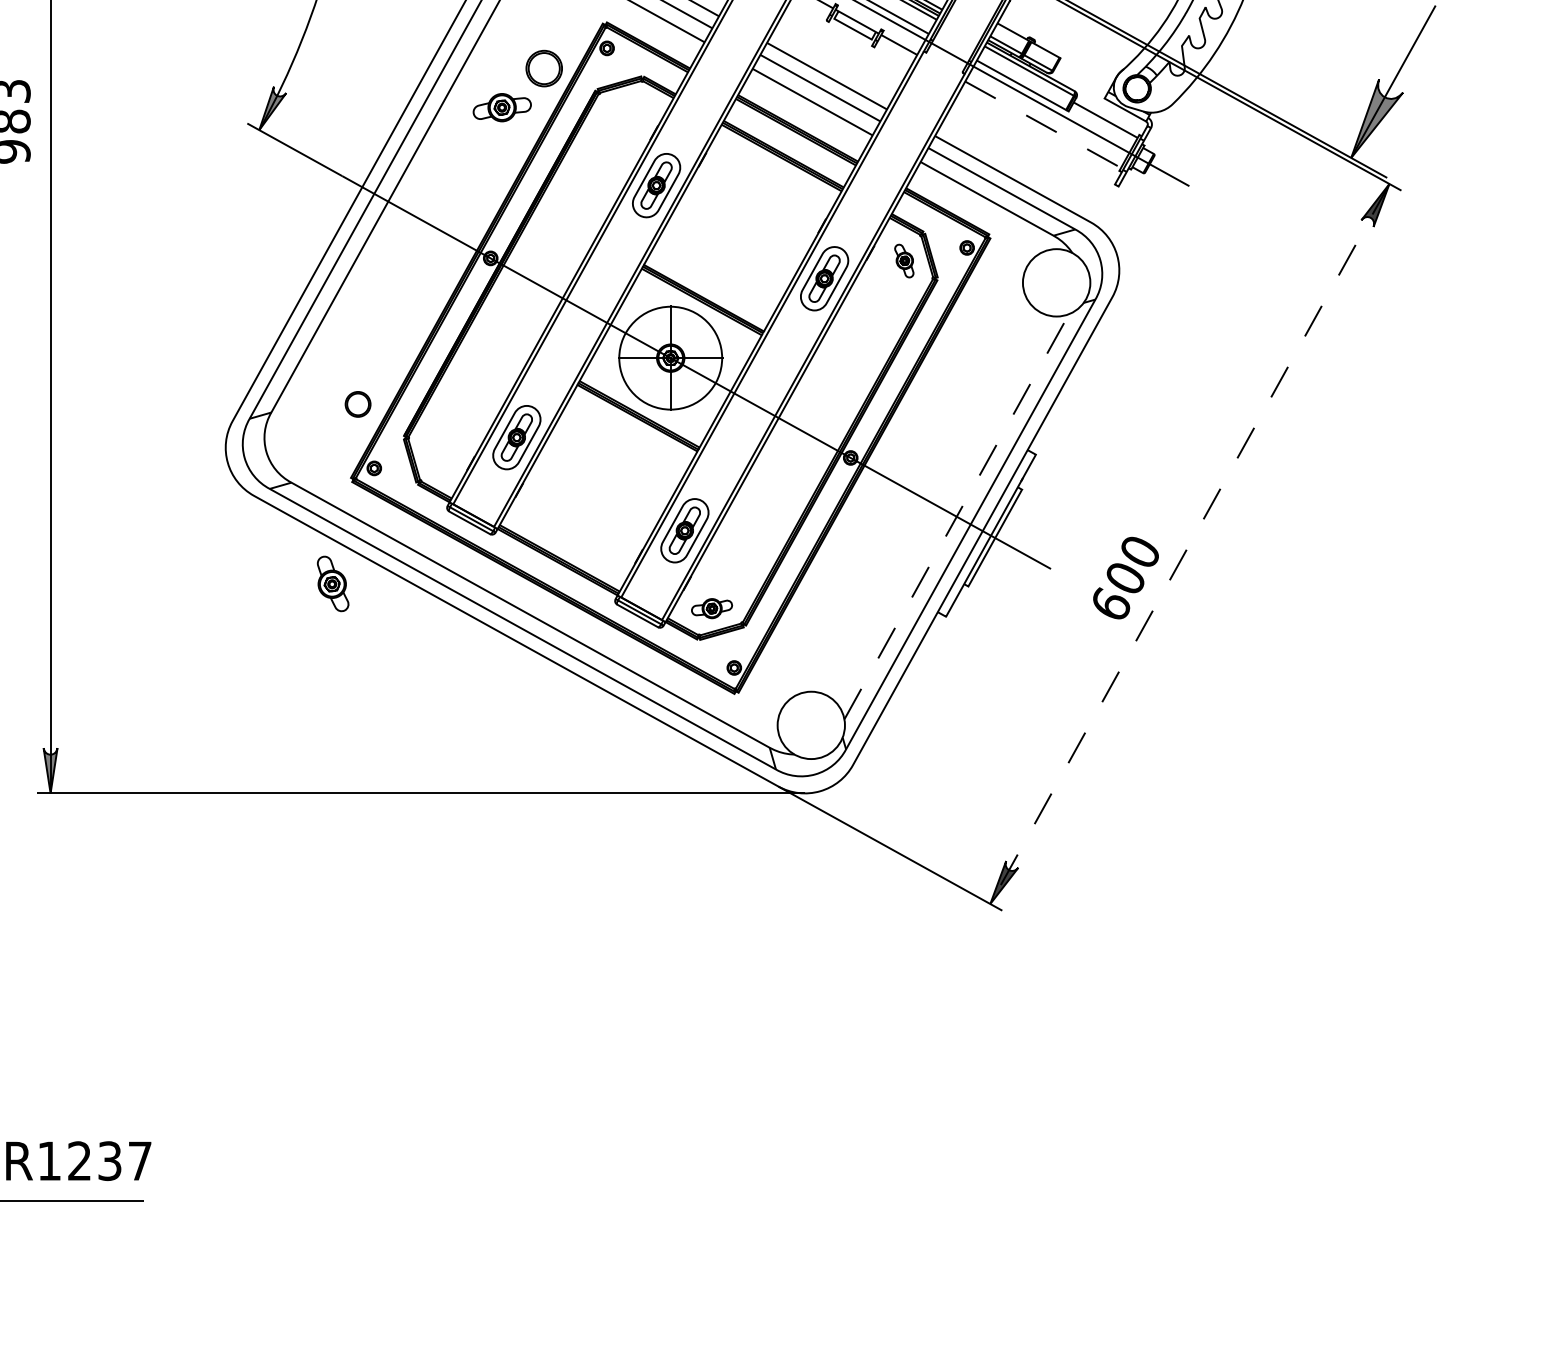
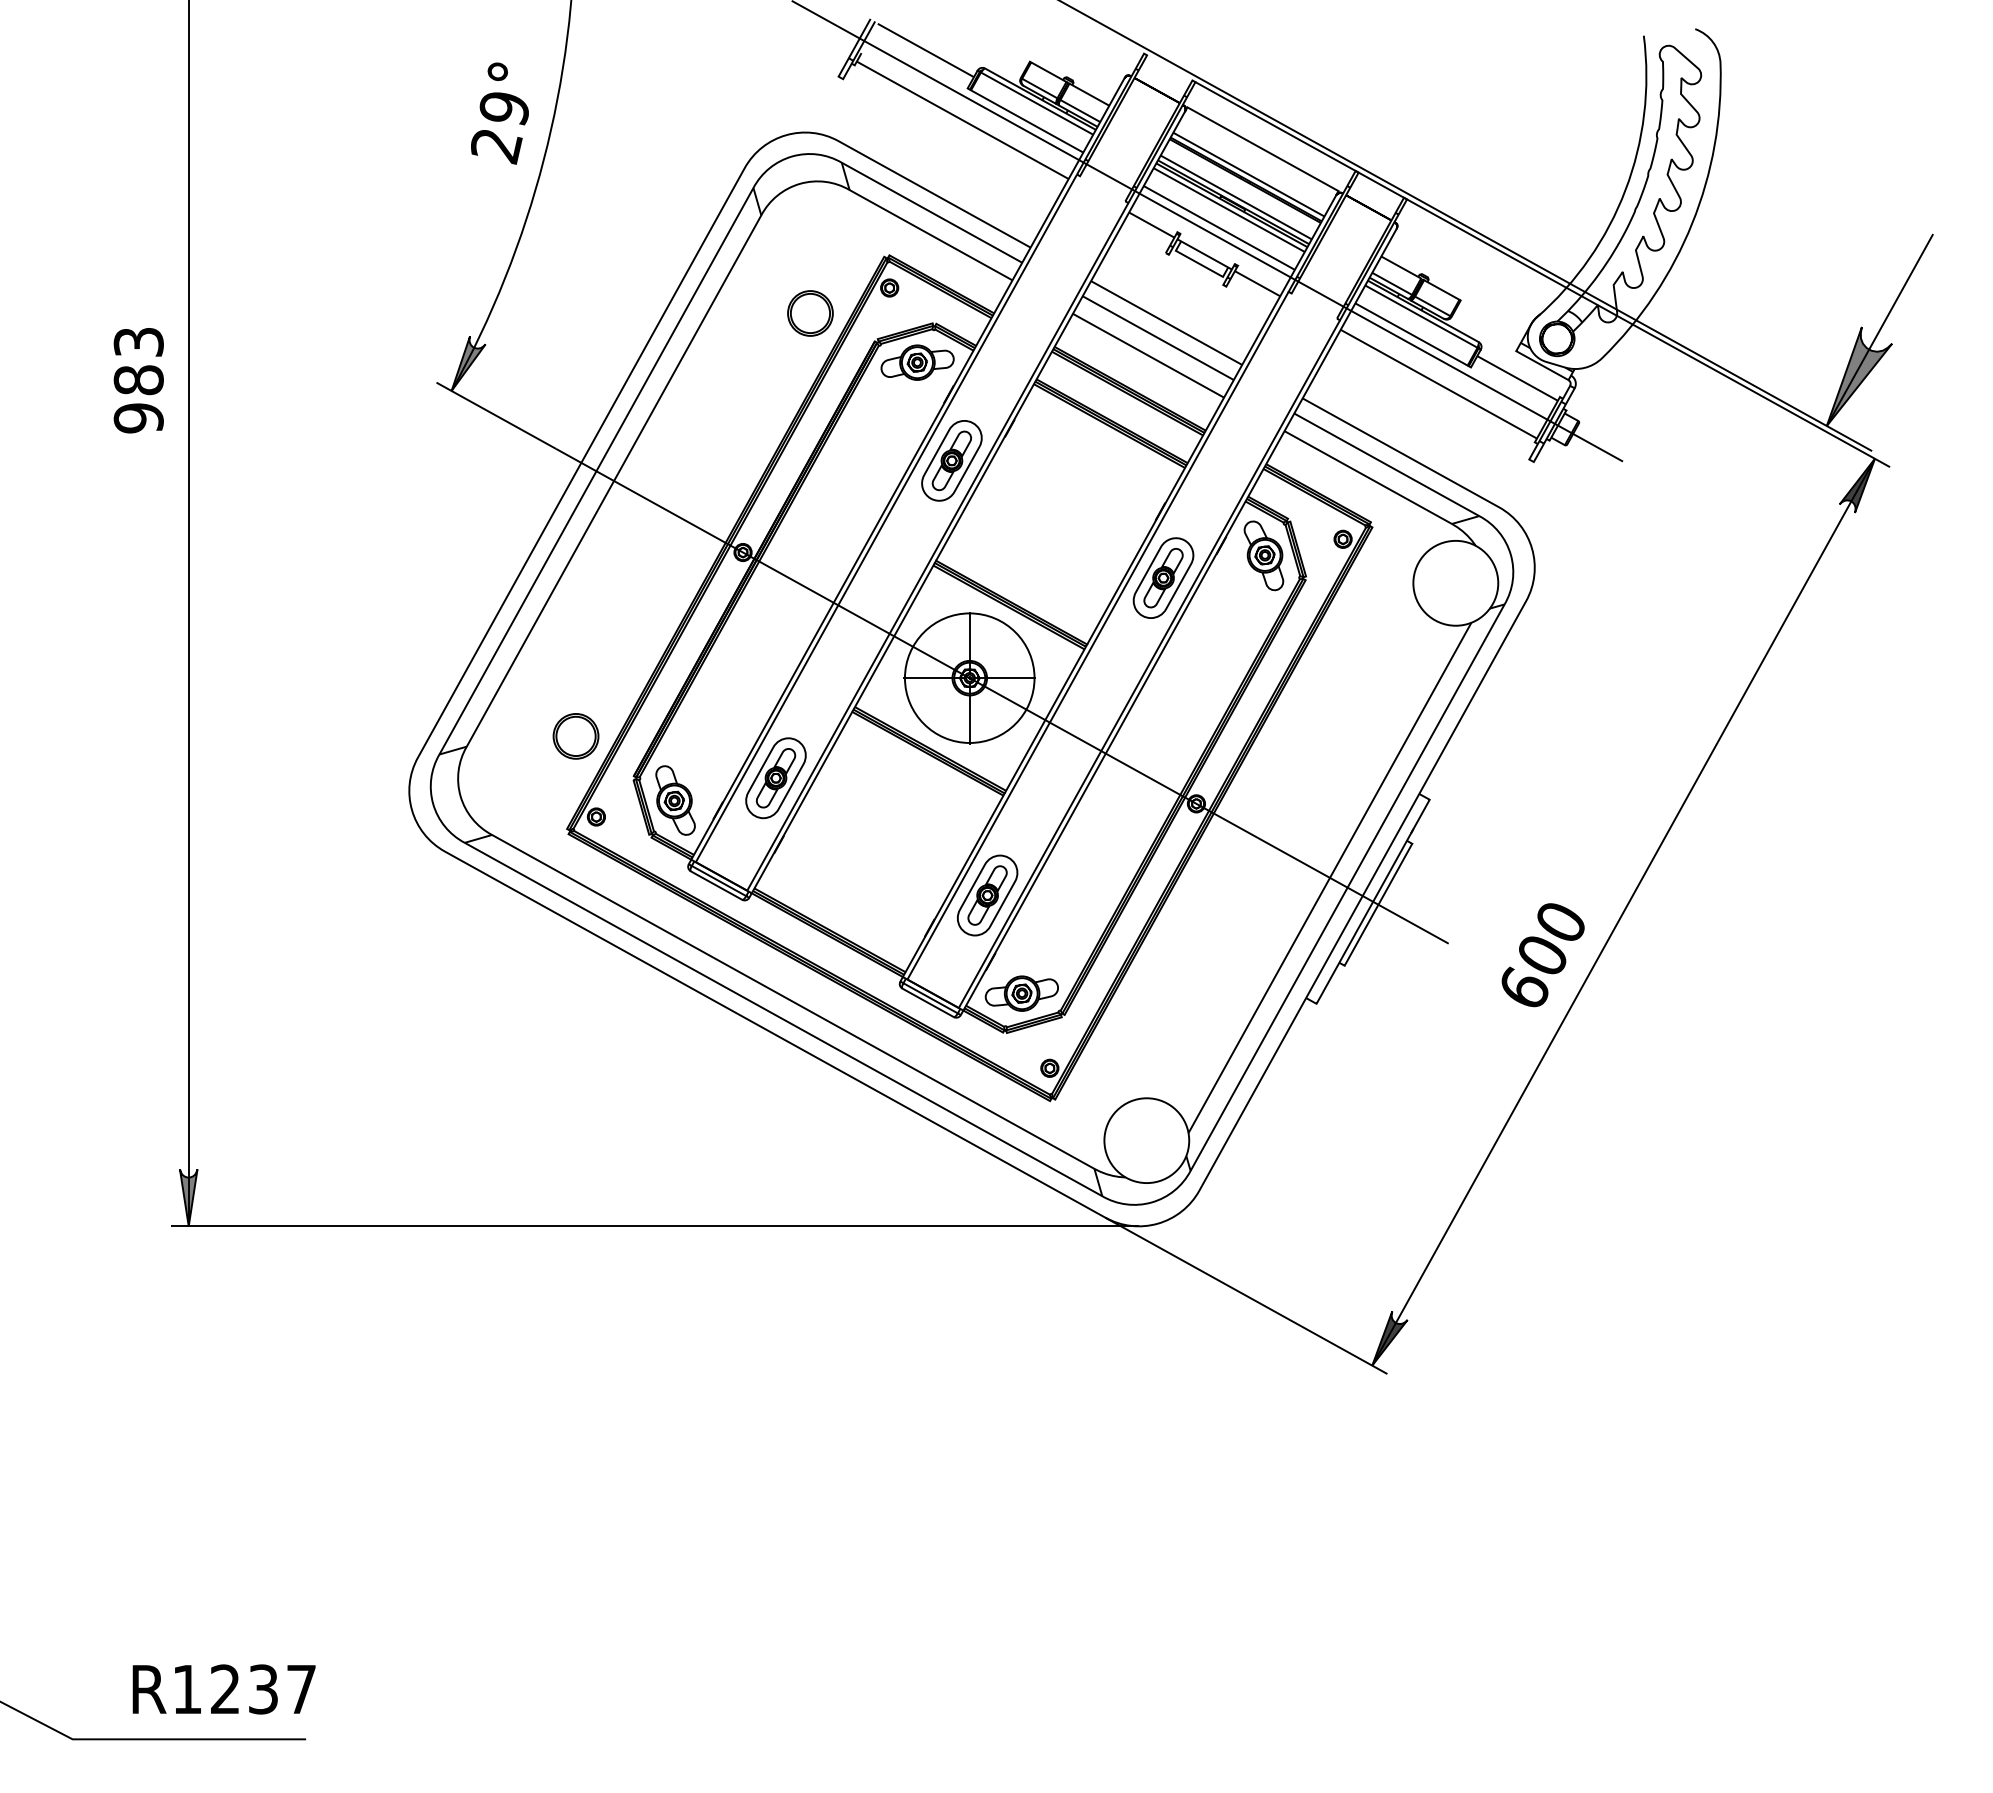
part: (502, 107) -> (917, 362), moved
line: (1043, 124) -> (1439, 384), dashed -> solid
part: (903, 260) -> (1263, 555), size x1.67
part: (357, 404) -> (575, 736), size x1.43
line: (957, 516) -> (1330, 877), dashed -> solid
line: (1189, 544) -> (1623, 912), dashed -> solid
part: (333, 583) -> (675, 800), moved
part: (711, 608) -> (1021, 993), size x1.43

